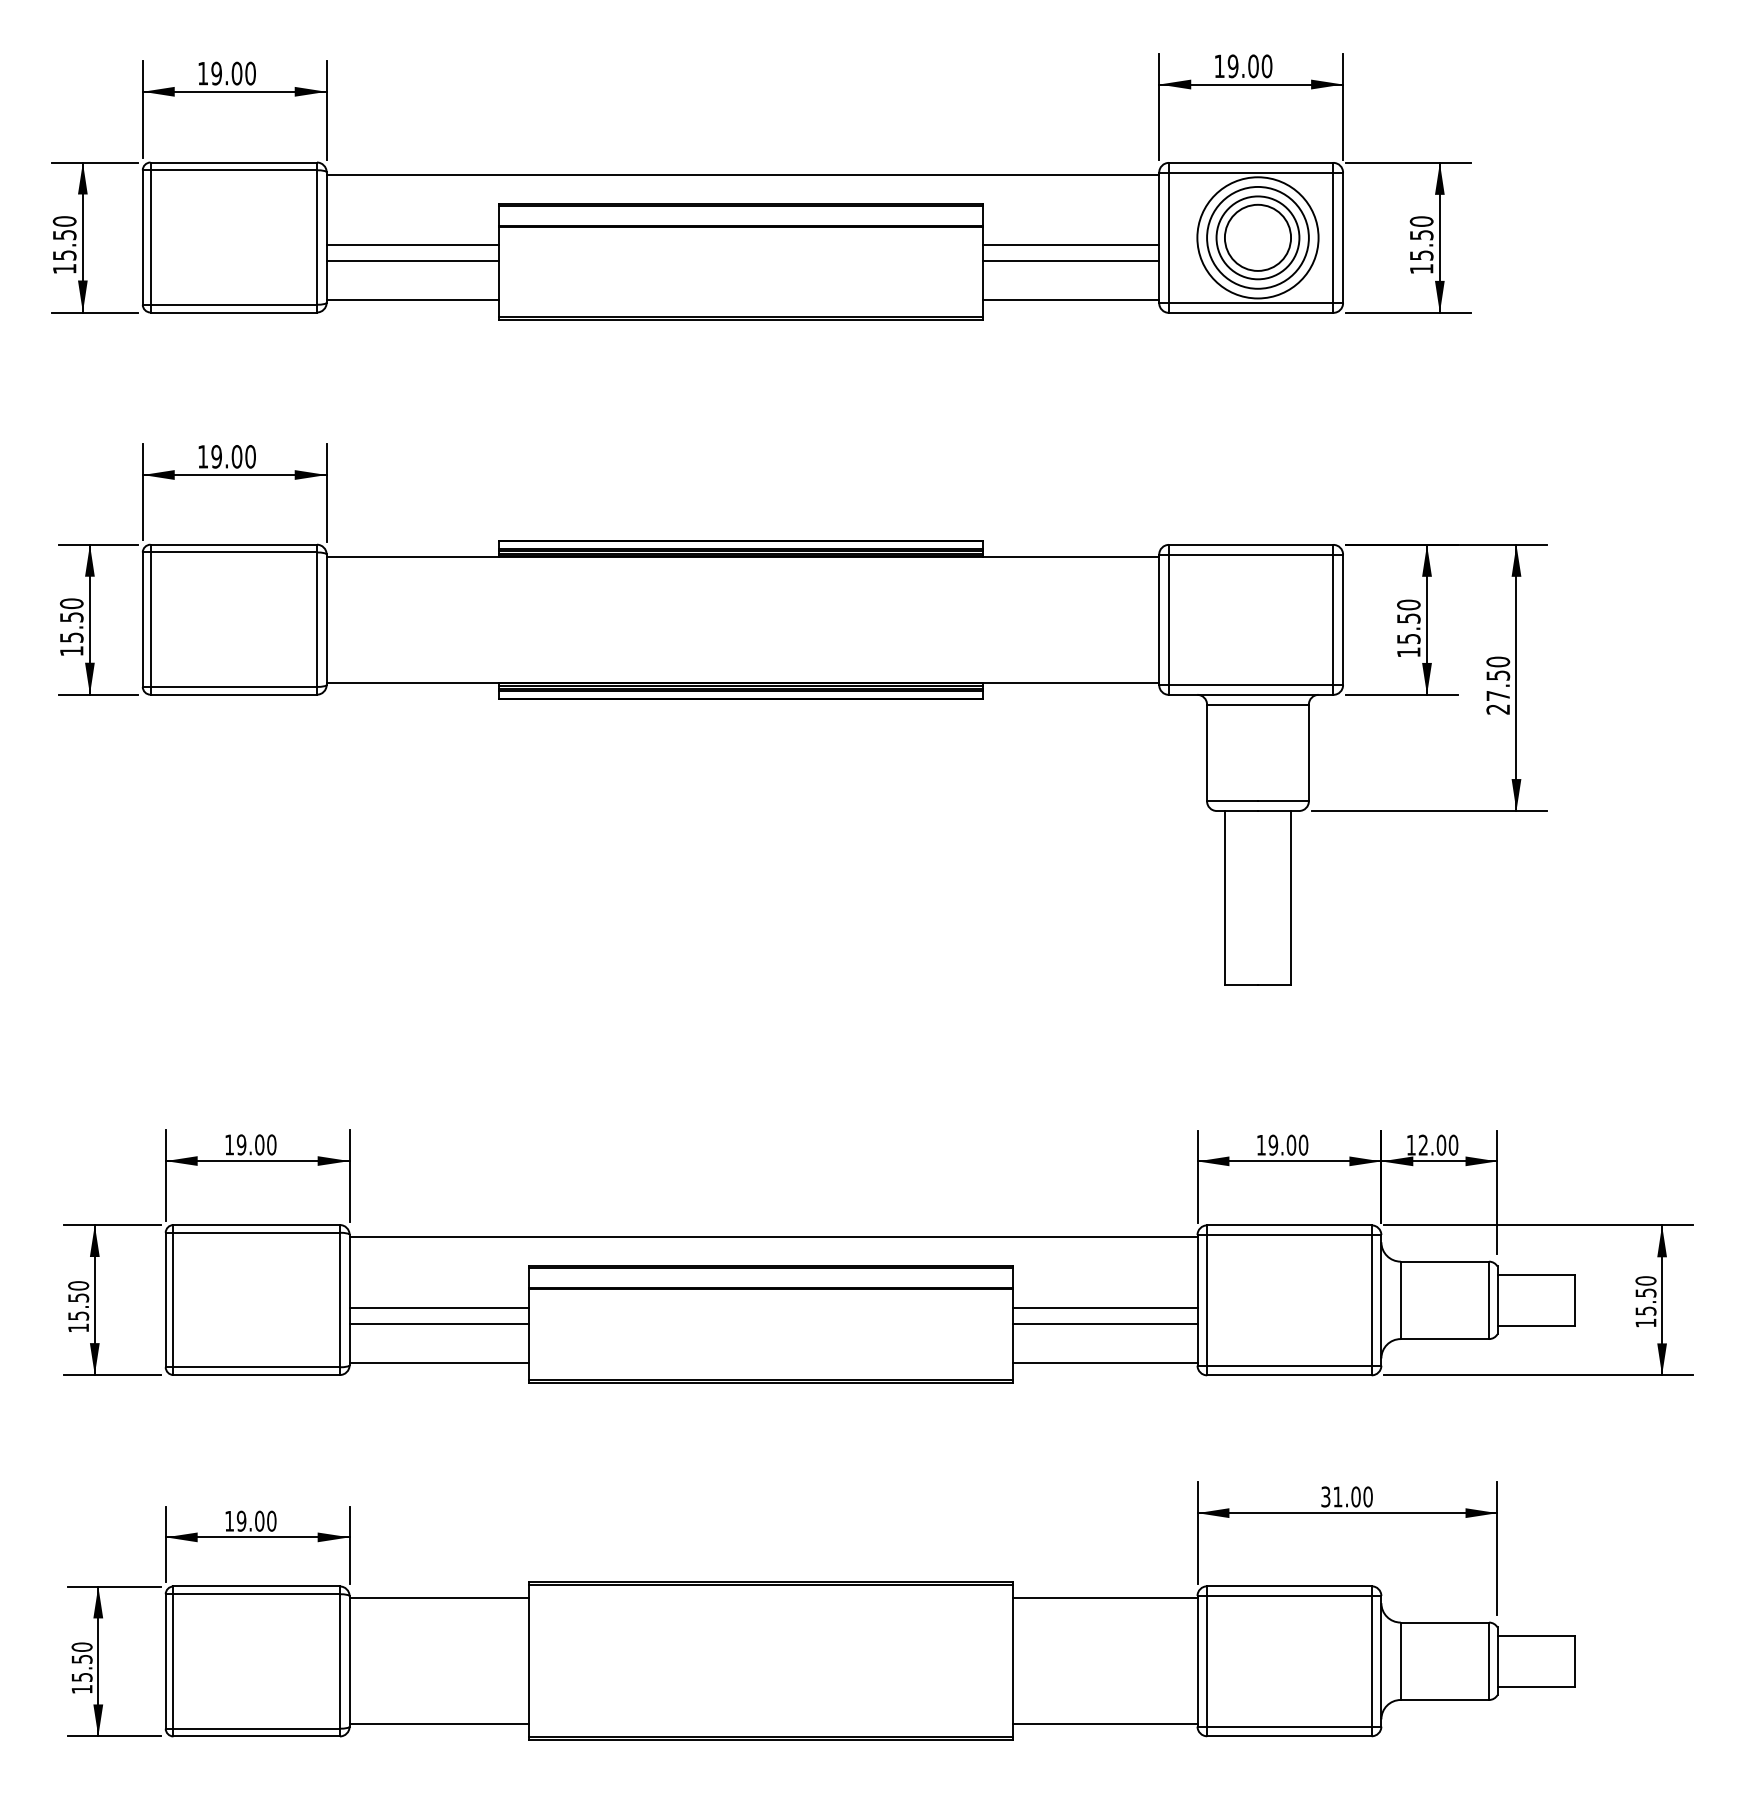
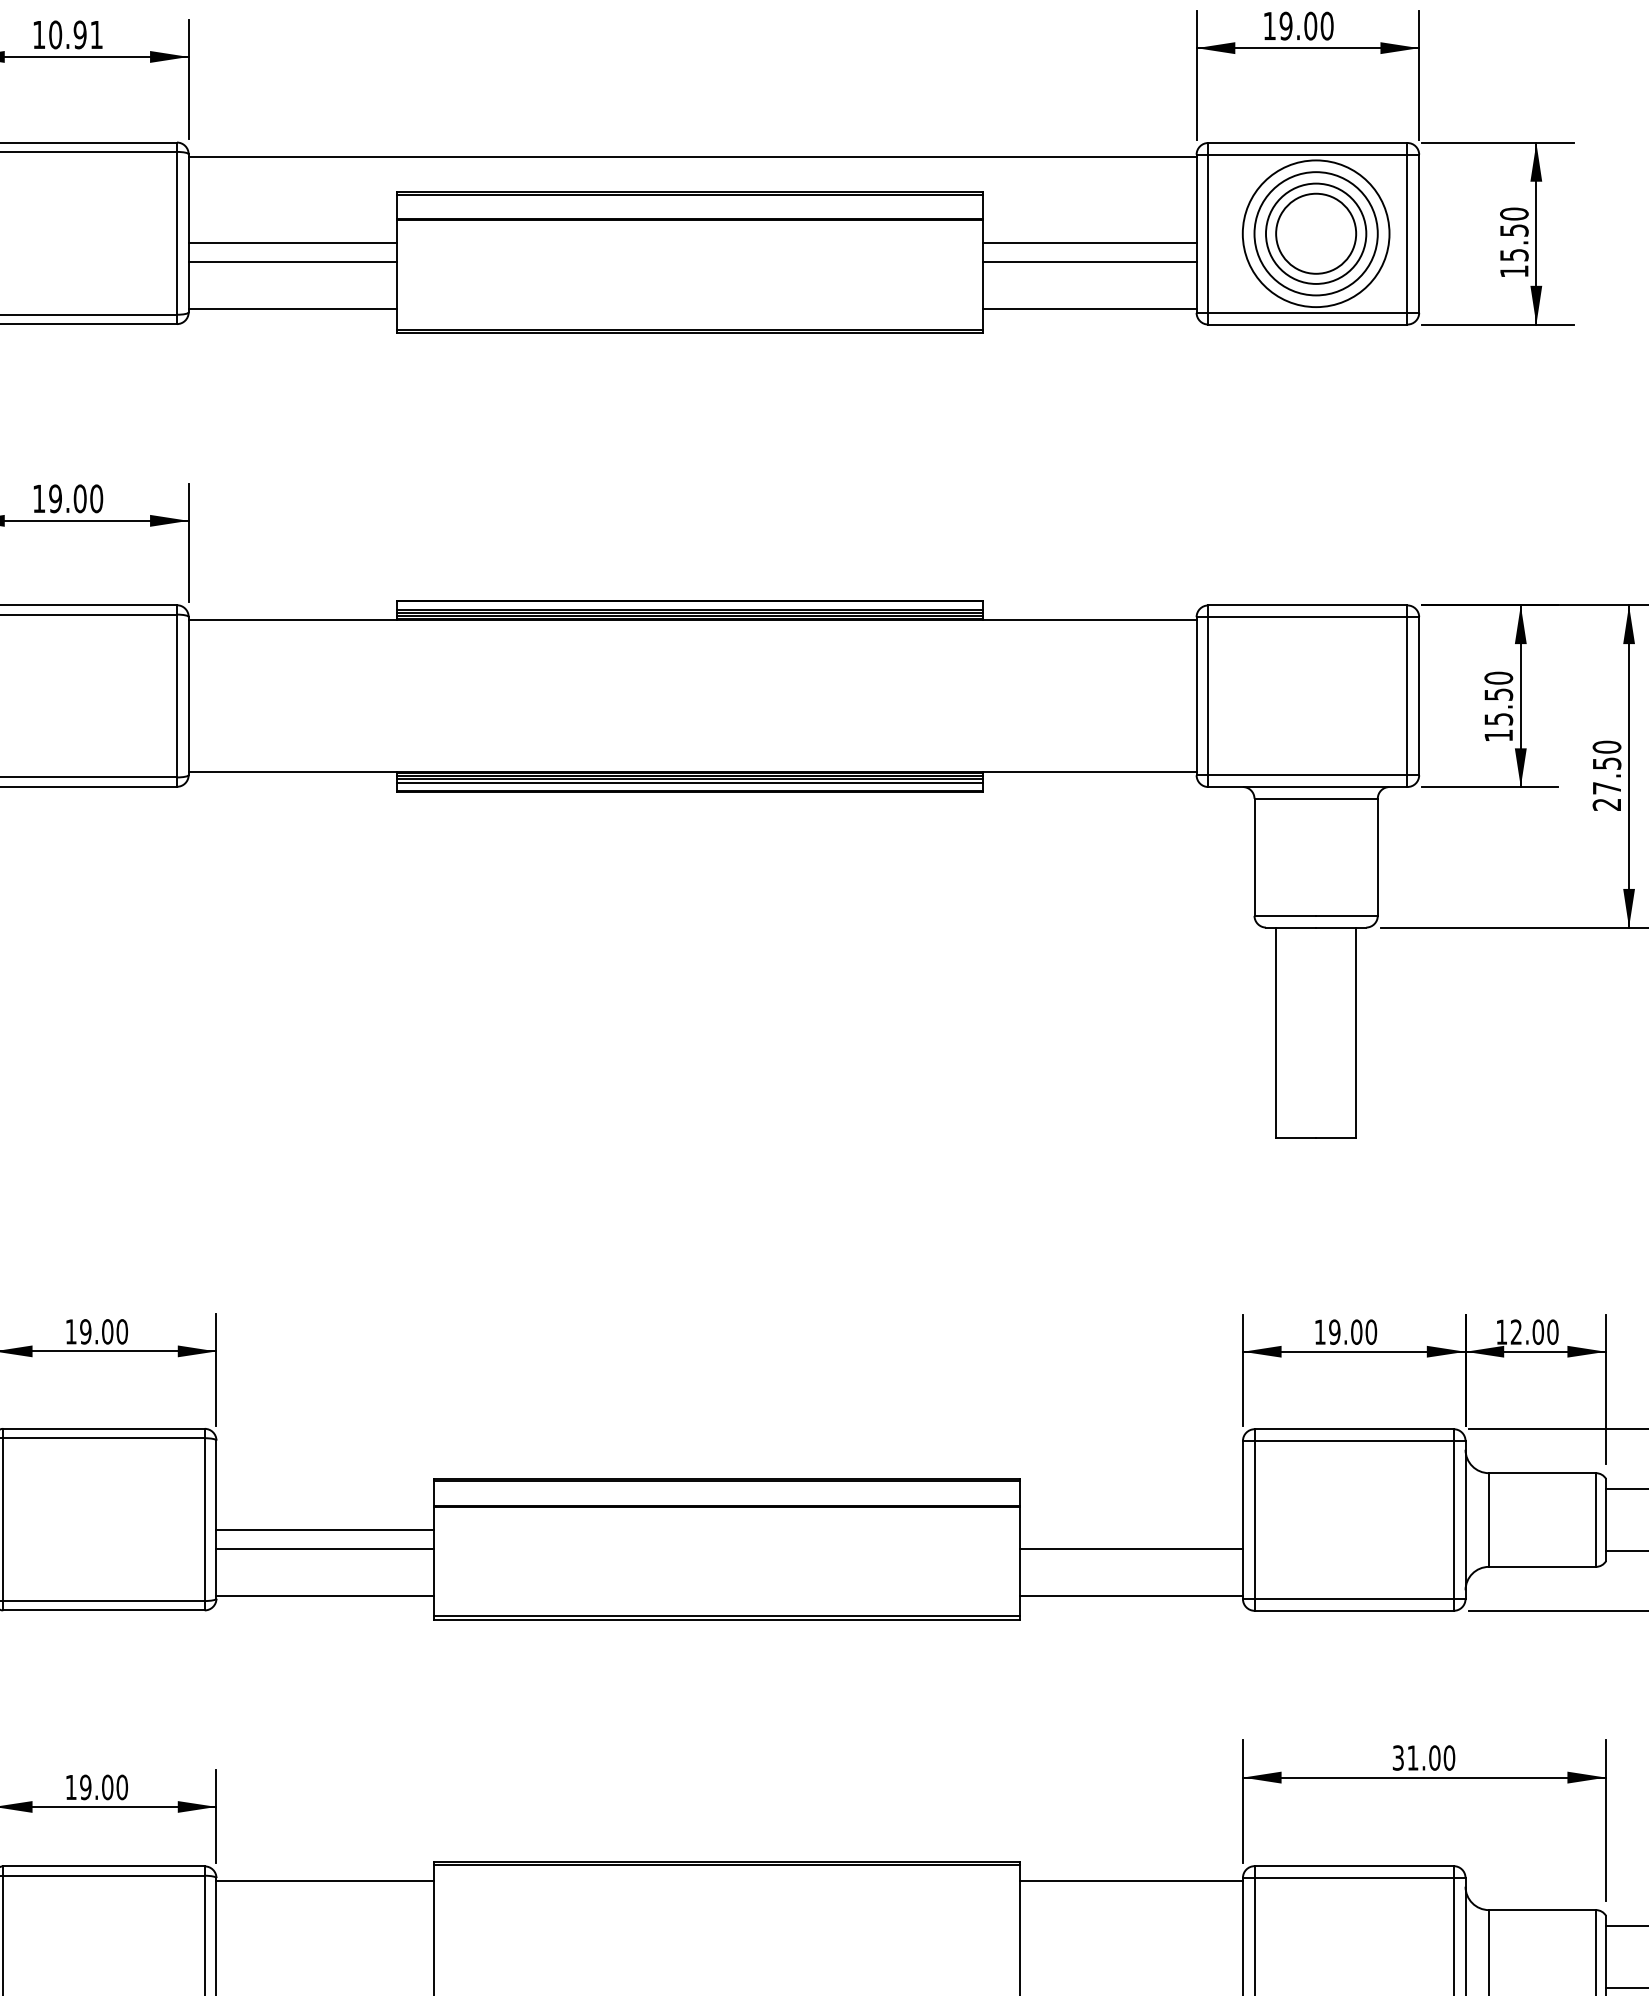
text: (233, 73) -> (75, 34), 19.00 -> 10.91
line: (773, 1237) -> (729, 1443), removed
line: (1105, 1308) -> (1131, 1529), removed

